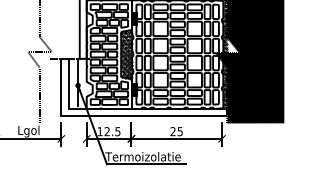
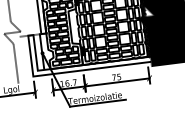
hatch: (126, 54) -> (74, 26), removed
text: (112, 131) -> (71, 82), 12.5 -> 16.7
text: (172, 131) -> (113, 77), 25 -> 75

